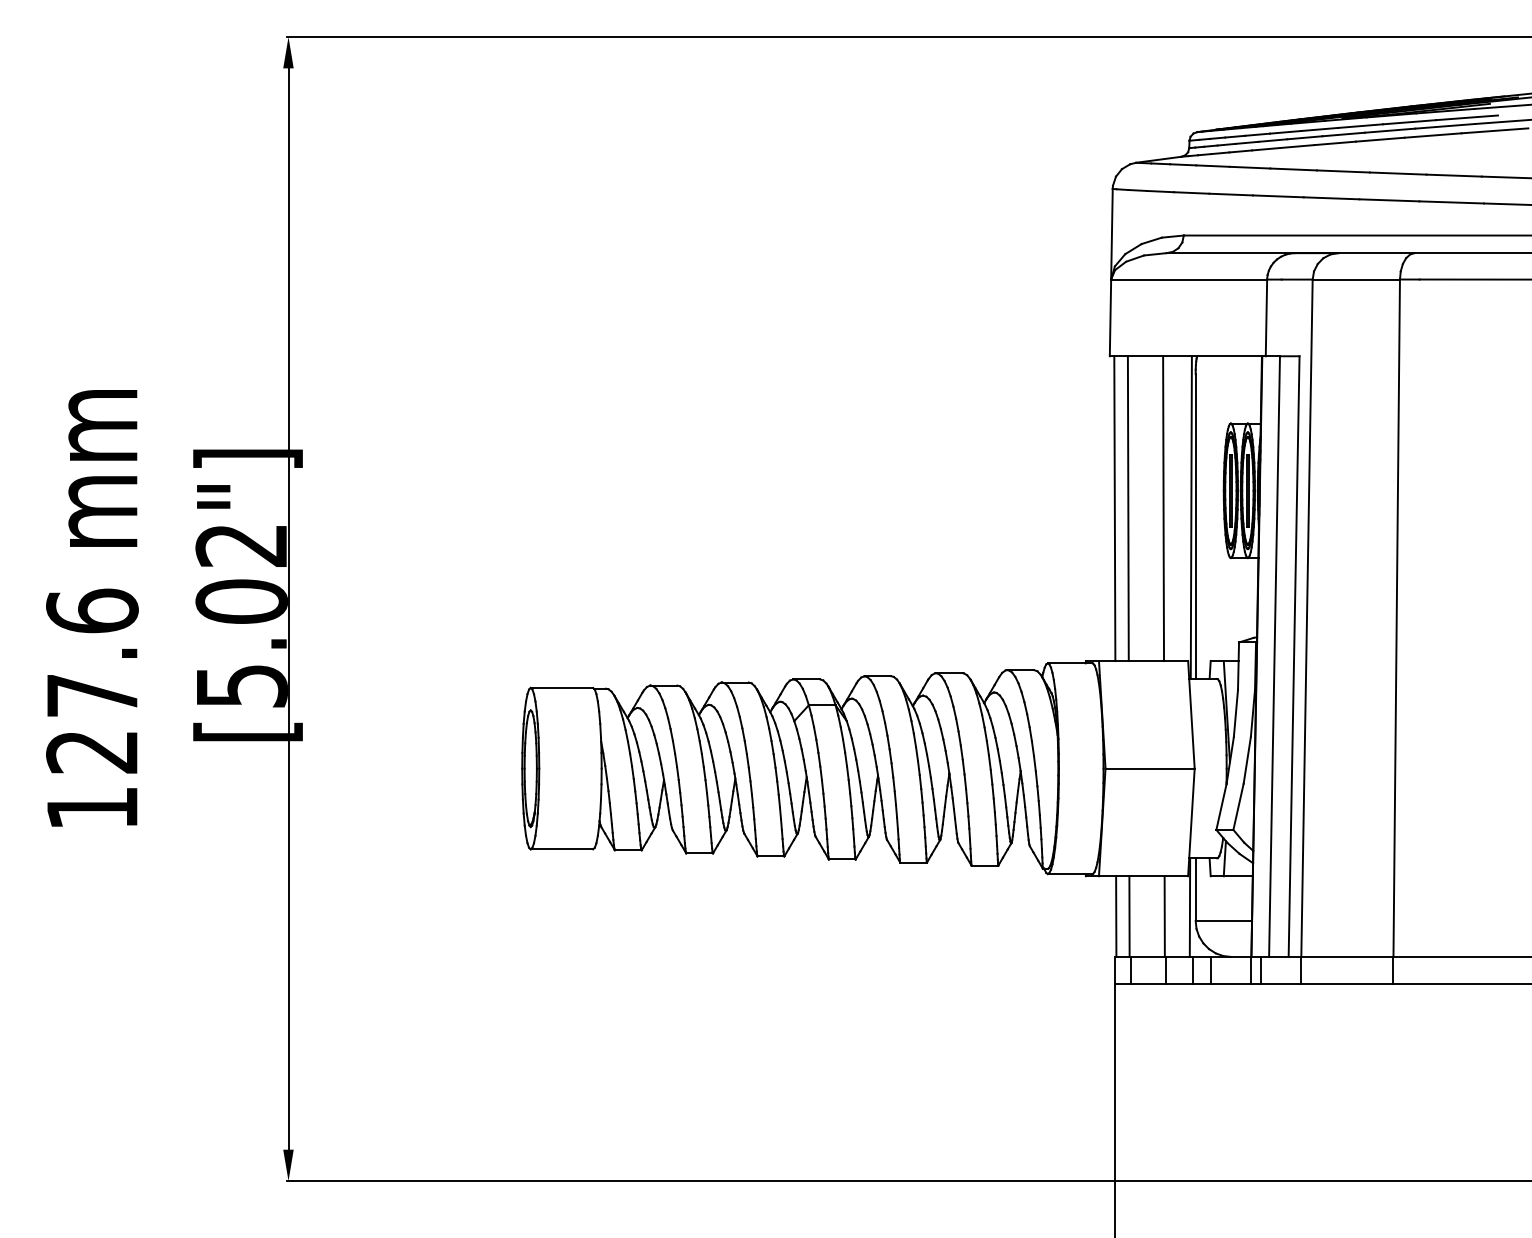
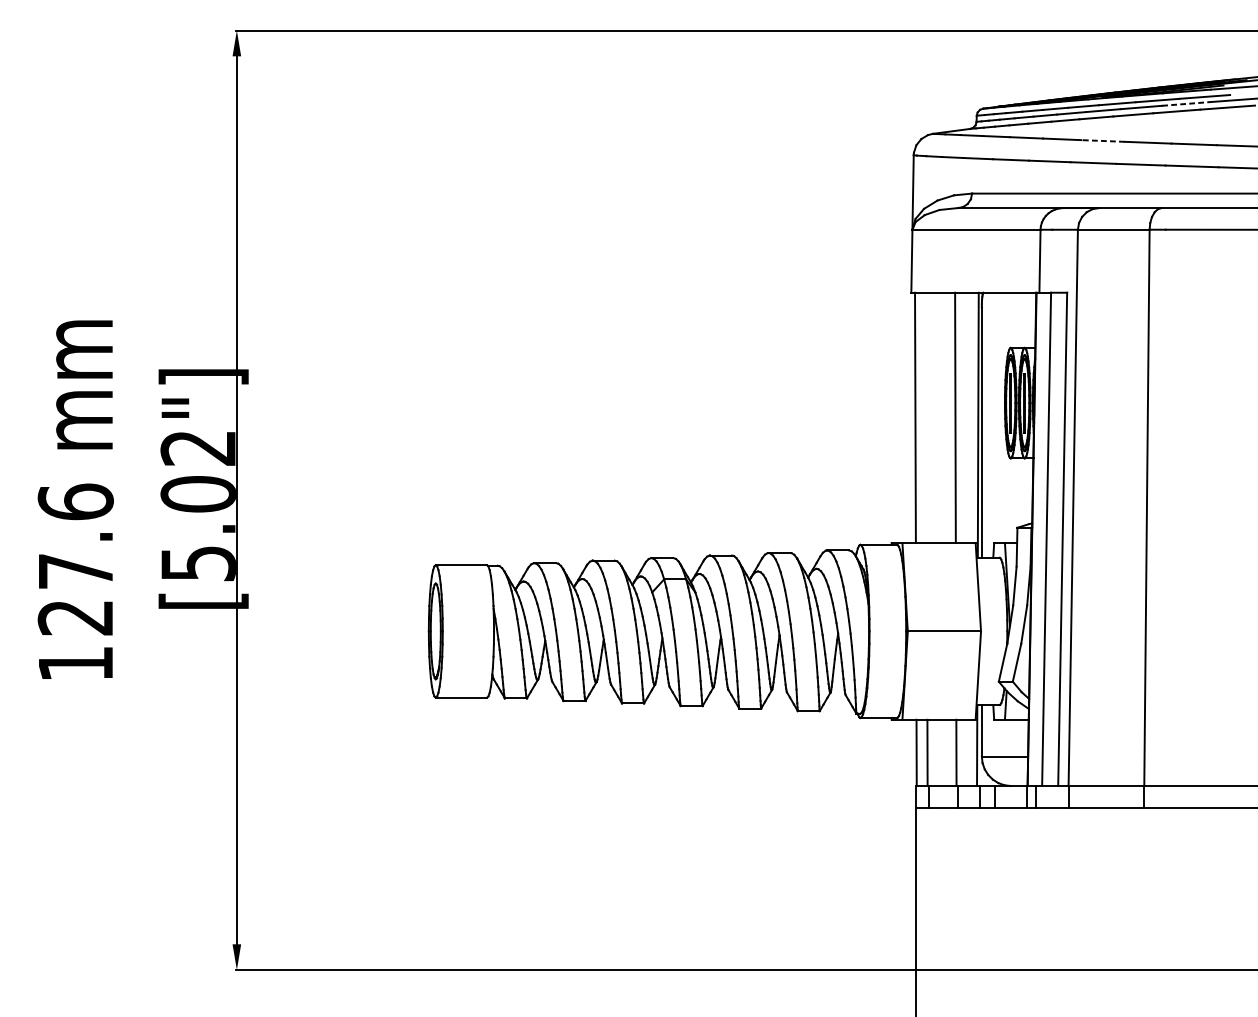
line: (1445, 126) -> (1187, 104), solid -> dashed
line: (1342, 171) -> (1102, 141), solid -> dashed
line: (1127, 508) -> (925, 417), removed

